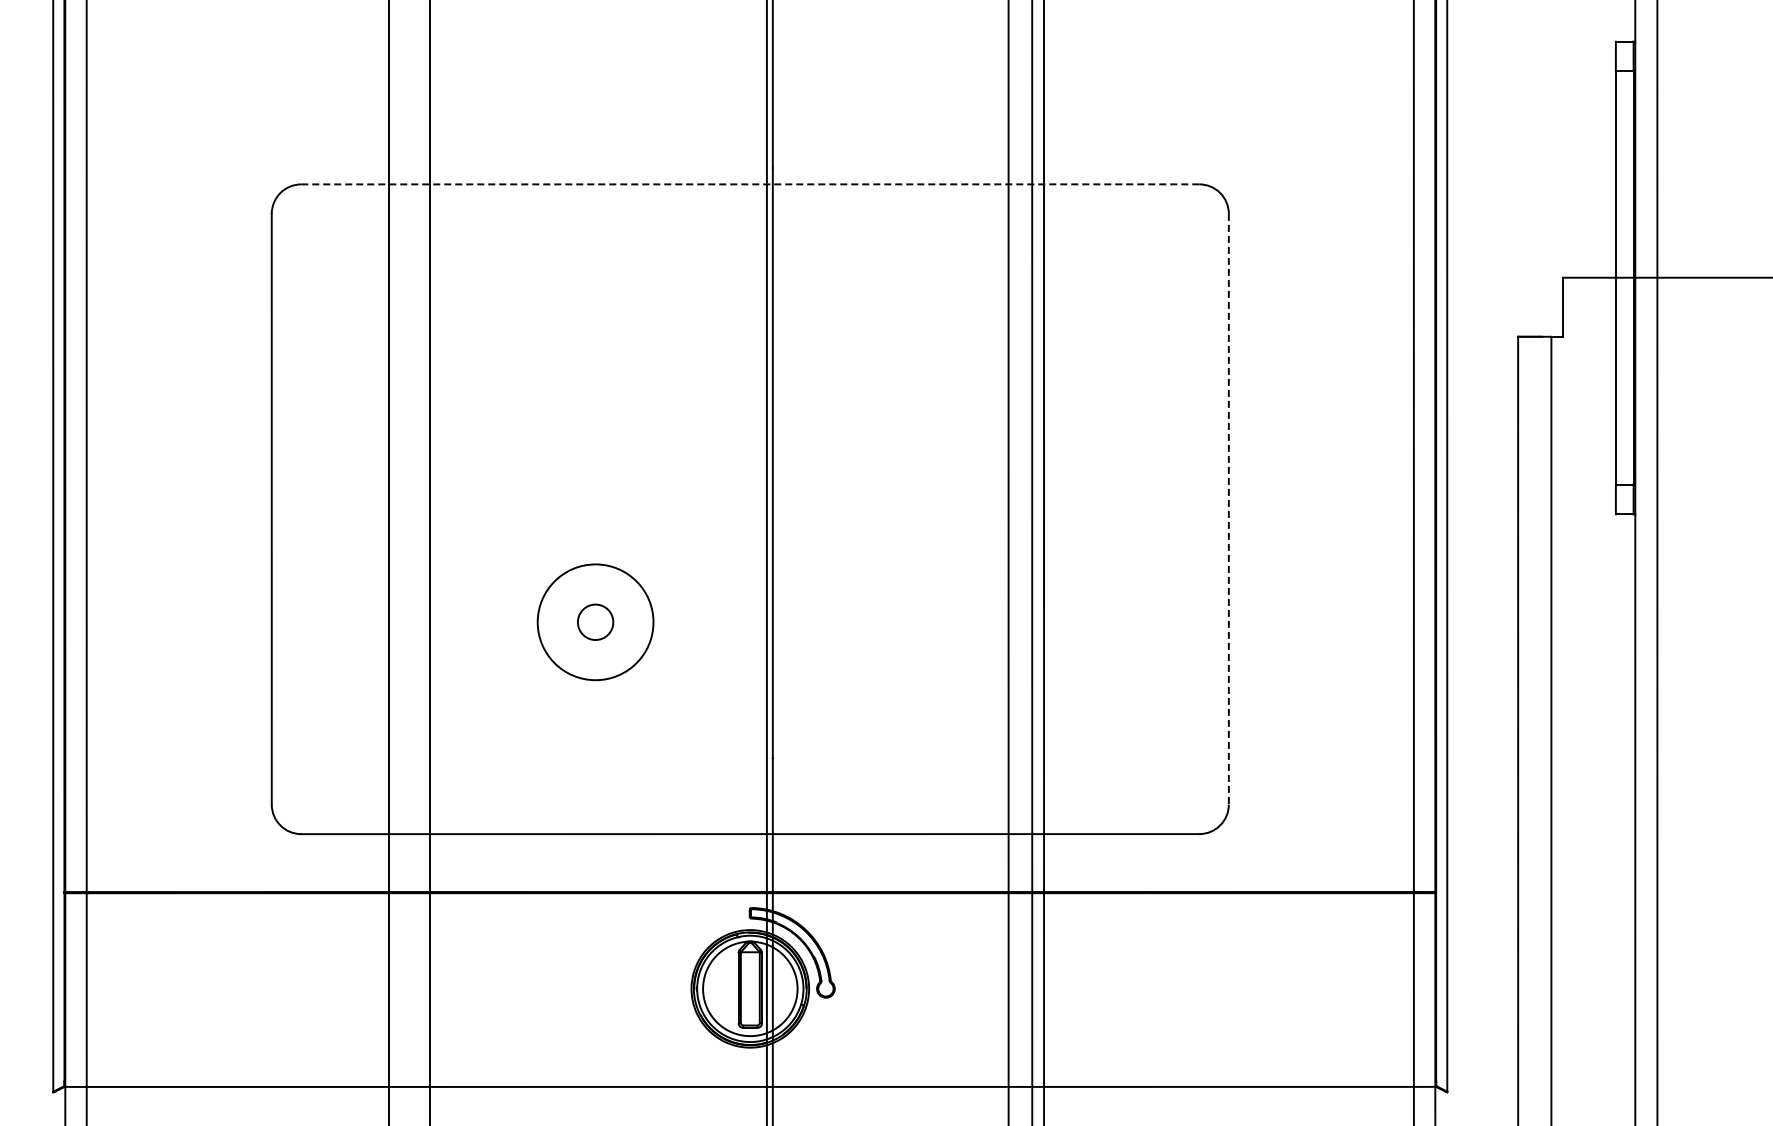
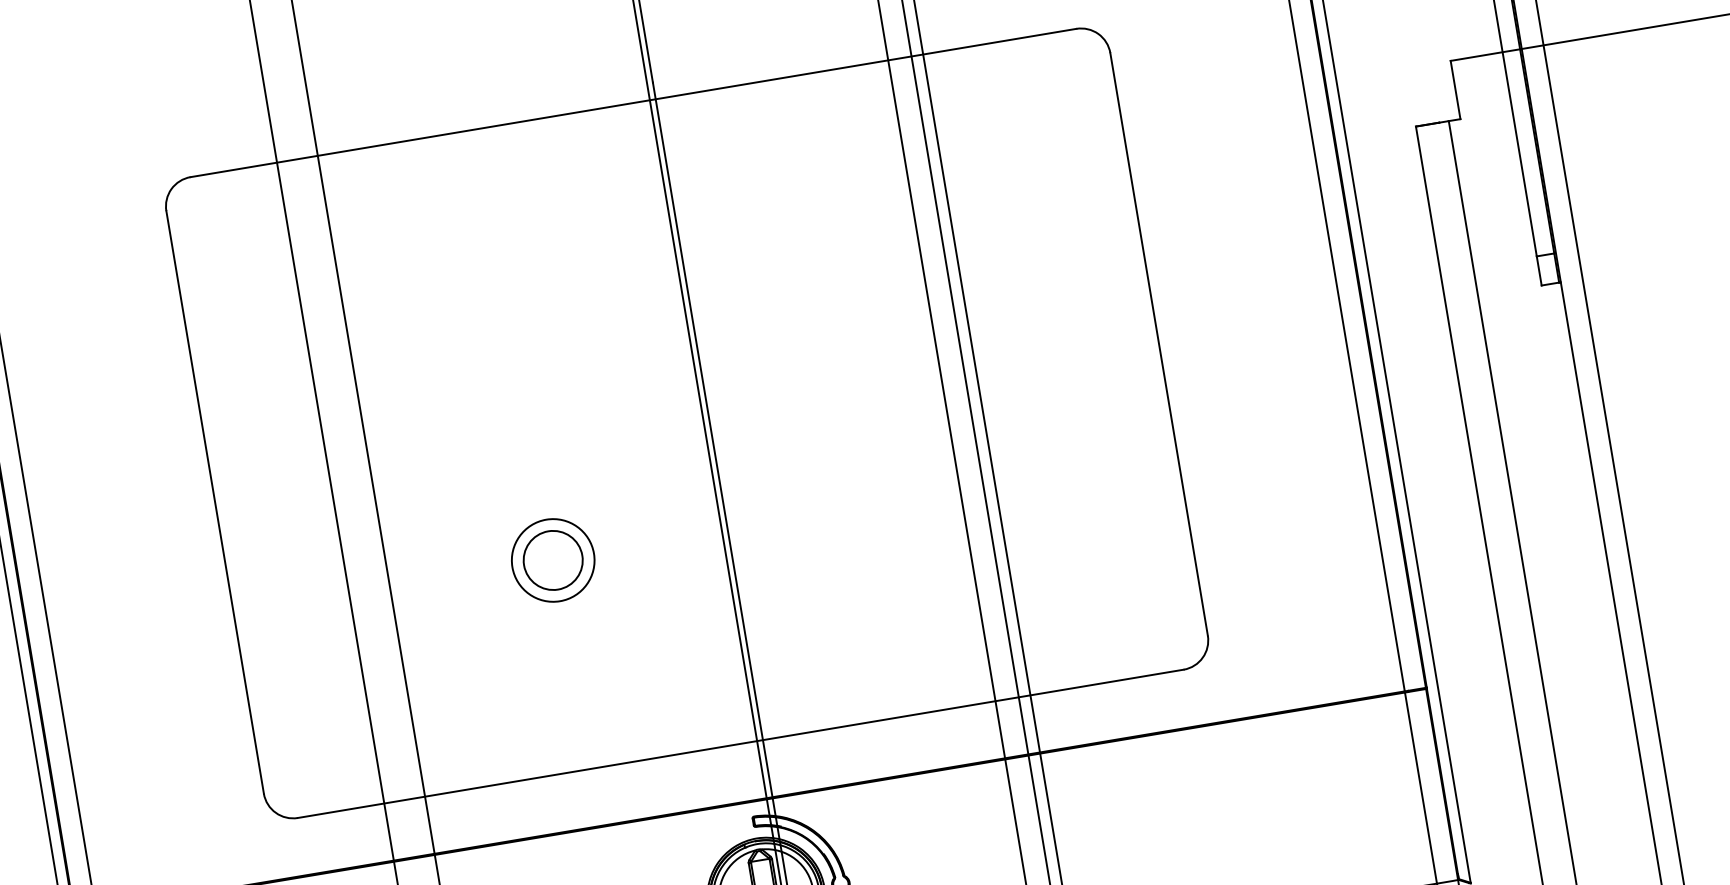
line: (750, 184) -> (633, 103), dashed -> solid
line: (1228, 509) -> (1158, 344), dashed -> solid
circle: (595, 621) -> (552, 559), size x0.71
circle: (595, 621) -> (552, 559), size x1.67

